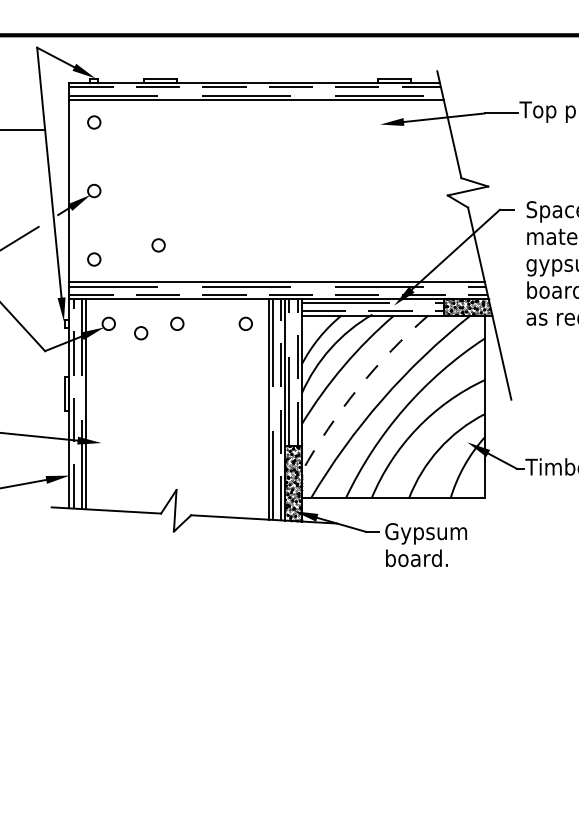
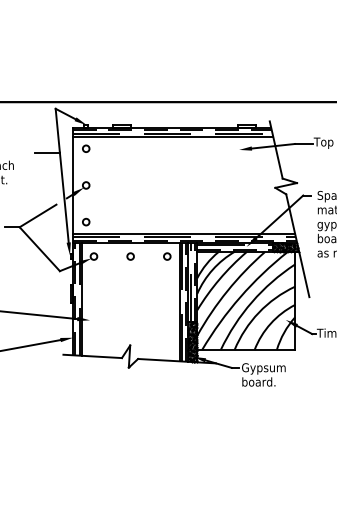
circle: (158, 245) -> (120, 214), removed
circle: (141, 333) -> (111, 261), removed
arc: (358, 387) -> (227, 290), dashed -> solid

